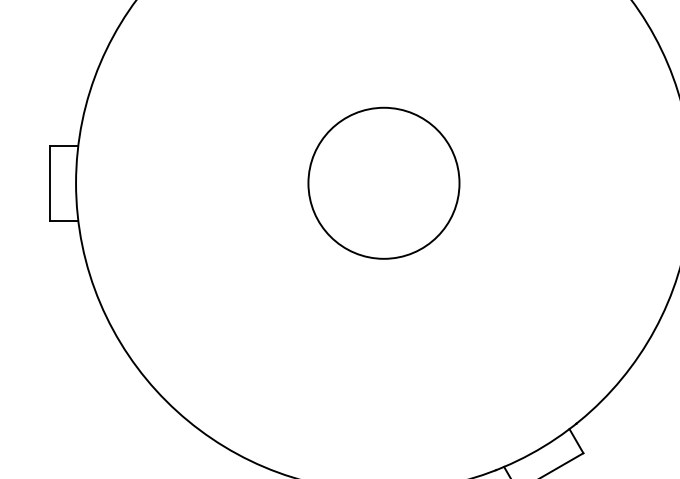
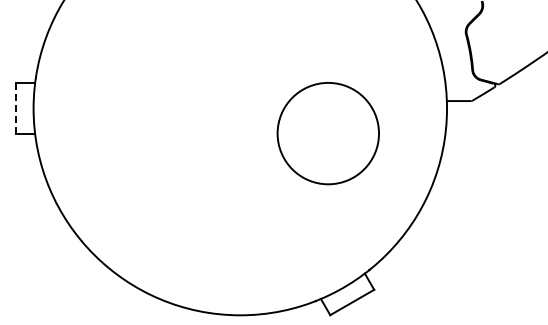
circle: (382, 183) -> (327, 133), moved
line: (50, 184) -> (16, 109), solid -> dashed

